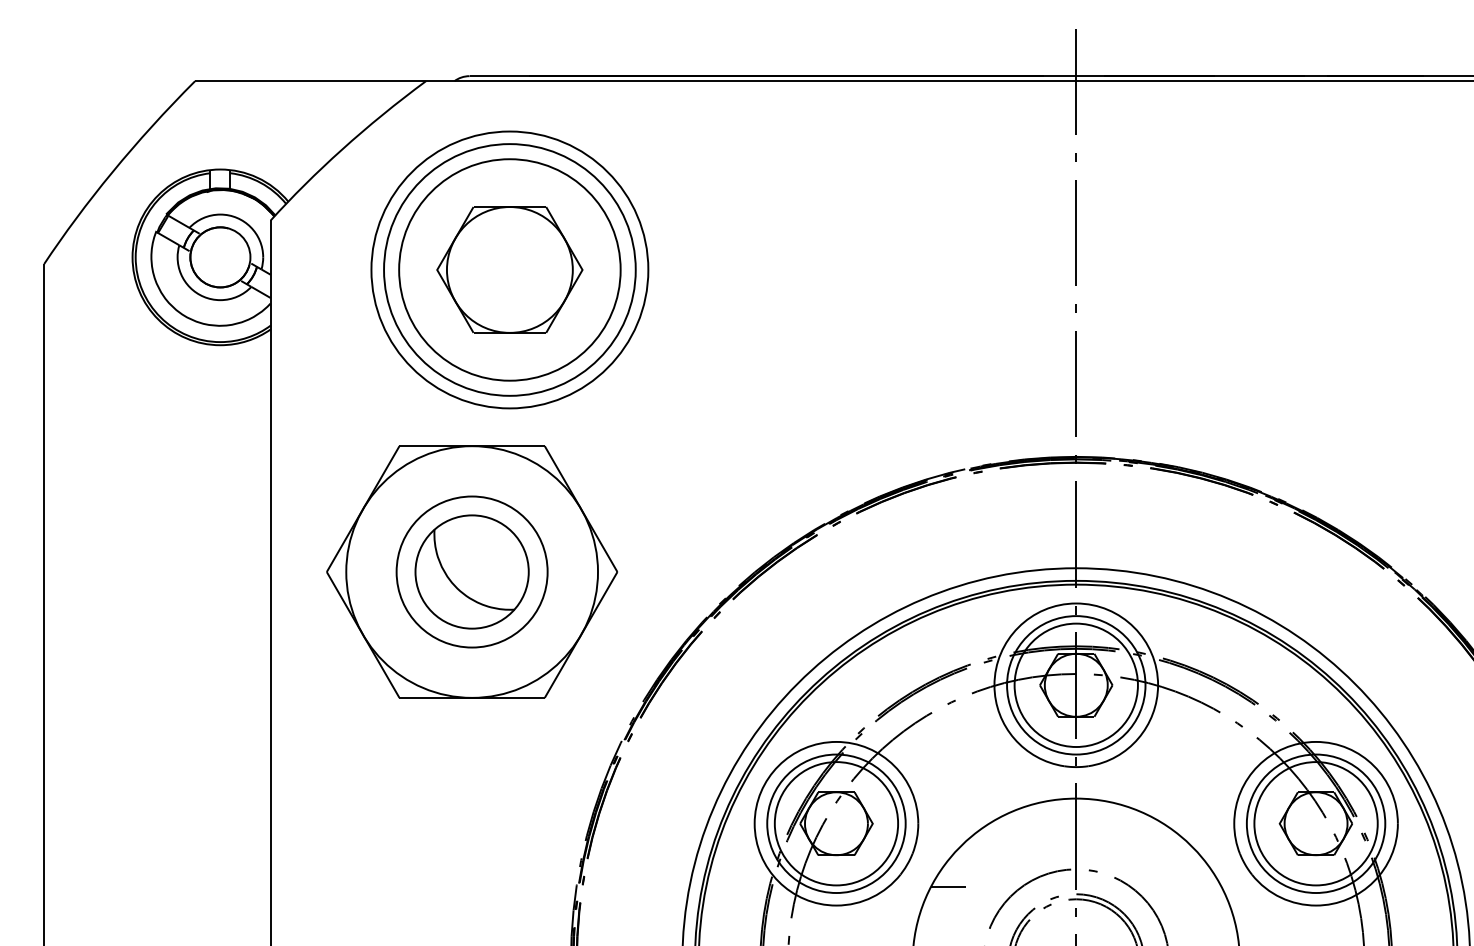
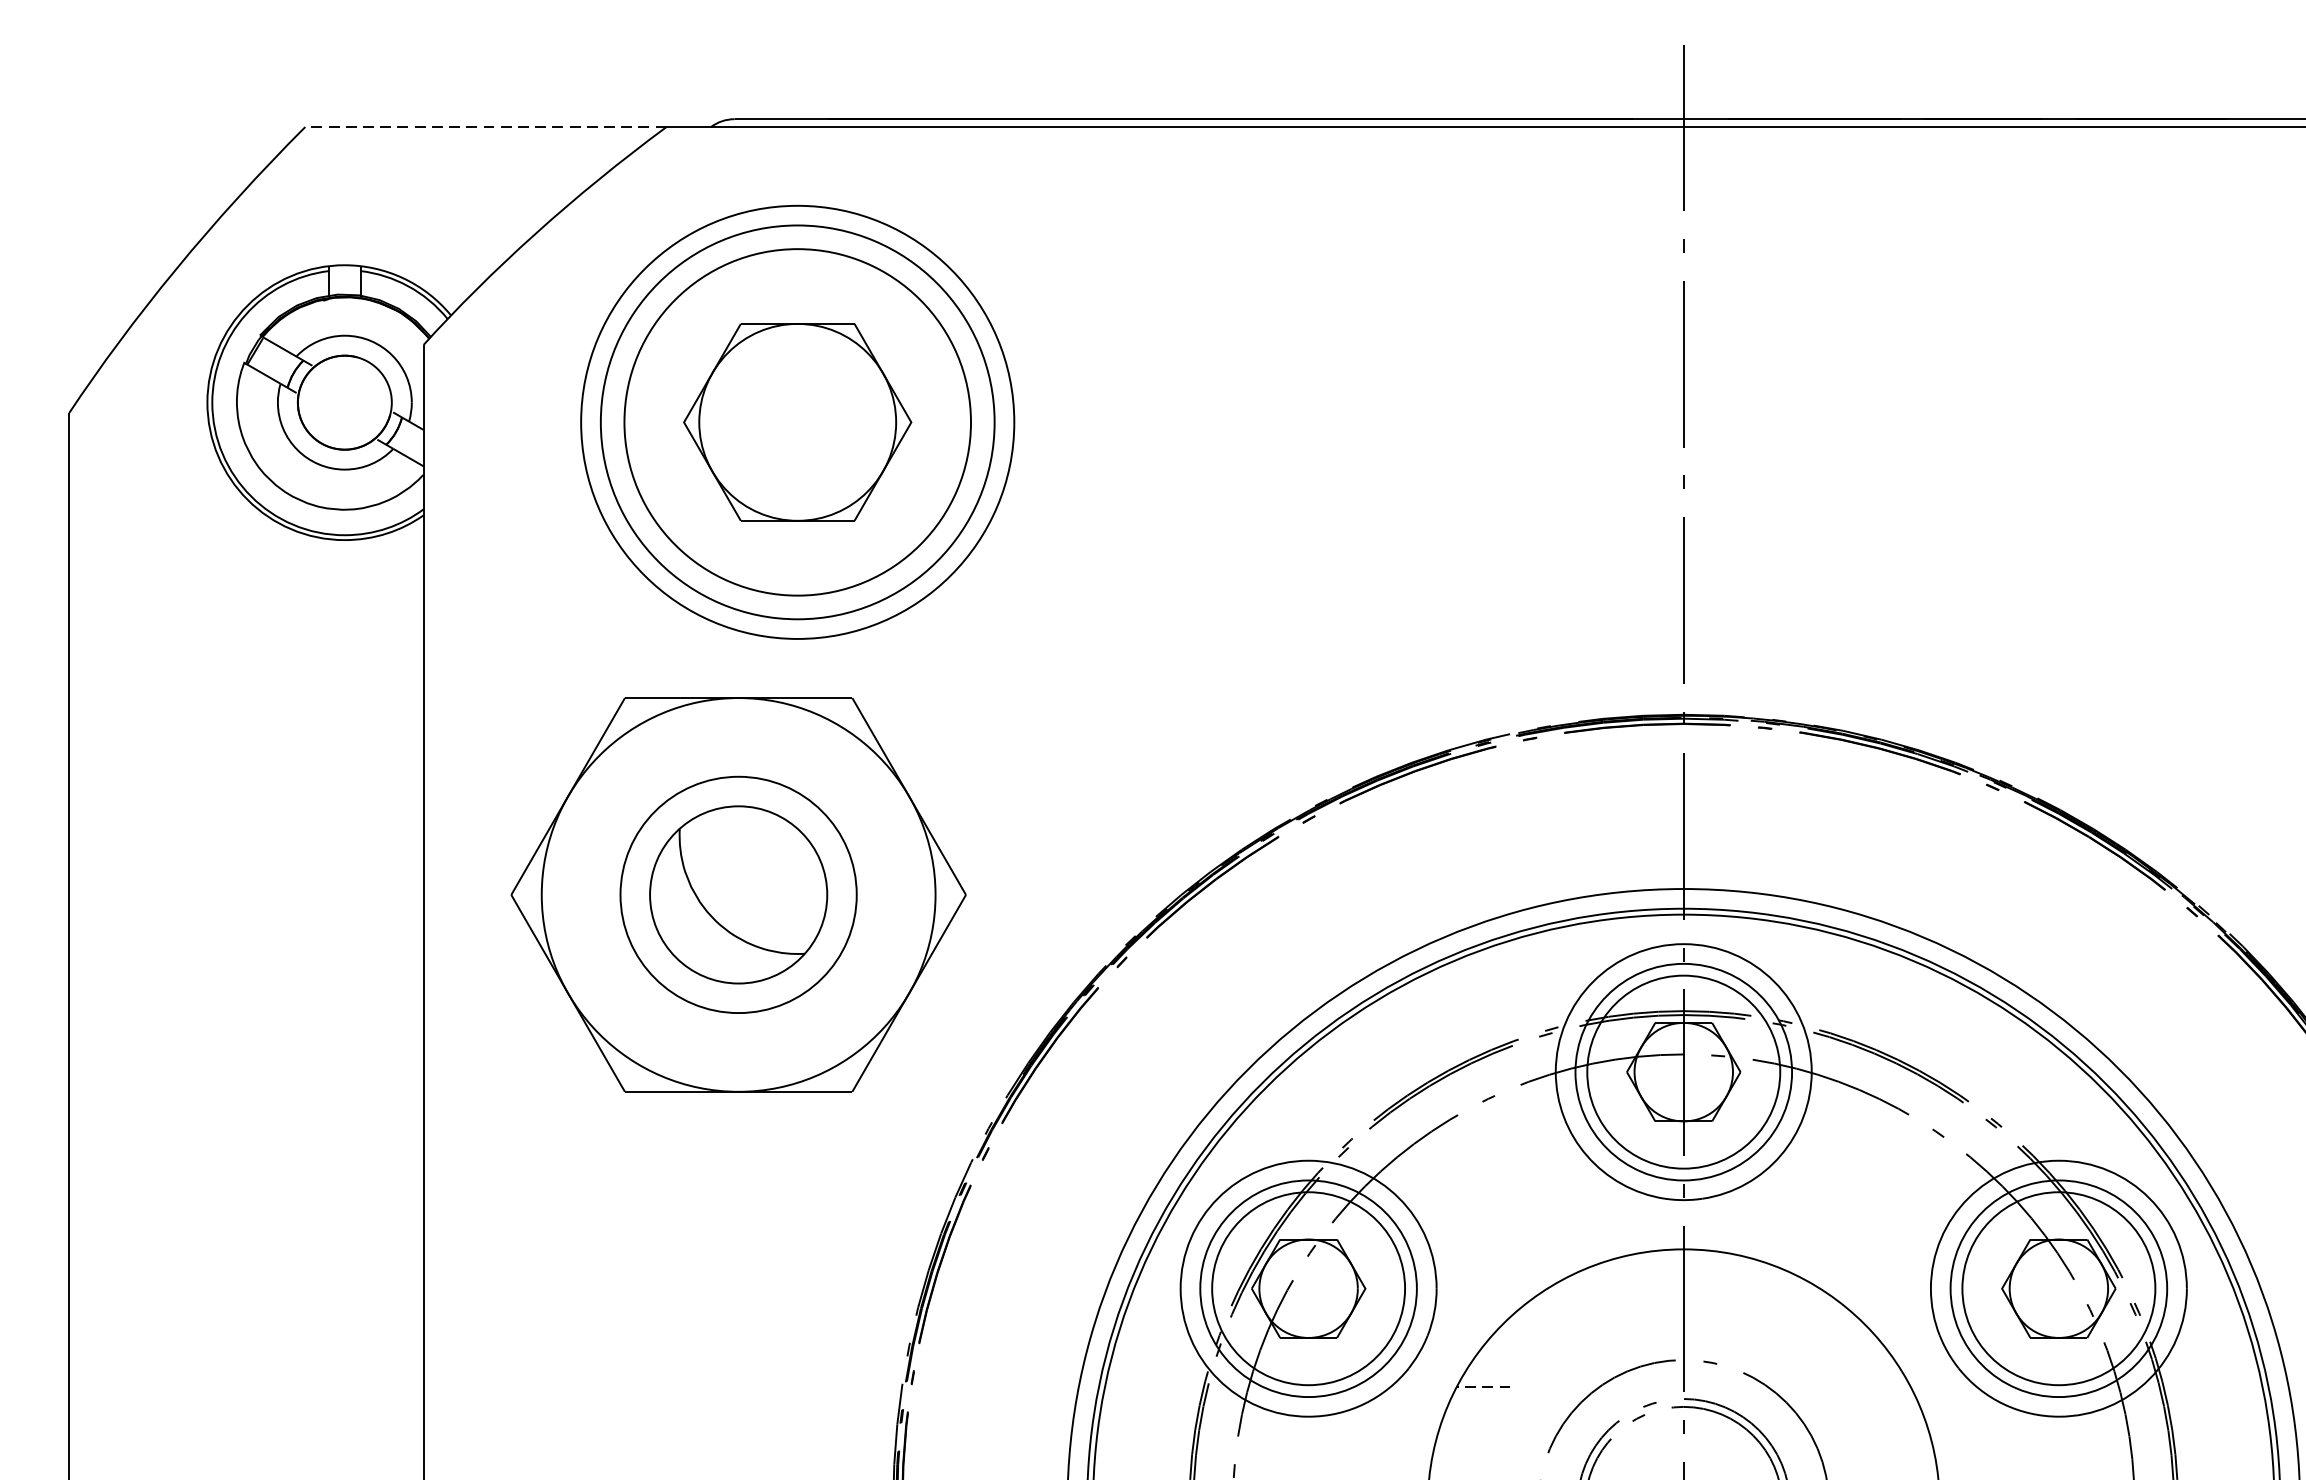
line: (310, 81) -> (485, 127), solid -> dashed
line: (947, 886) -> (1482, 1386), solid -> dashed

